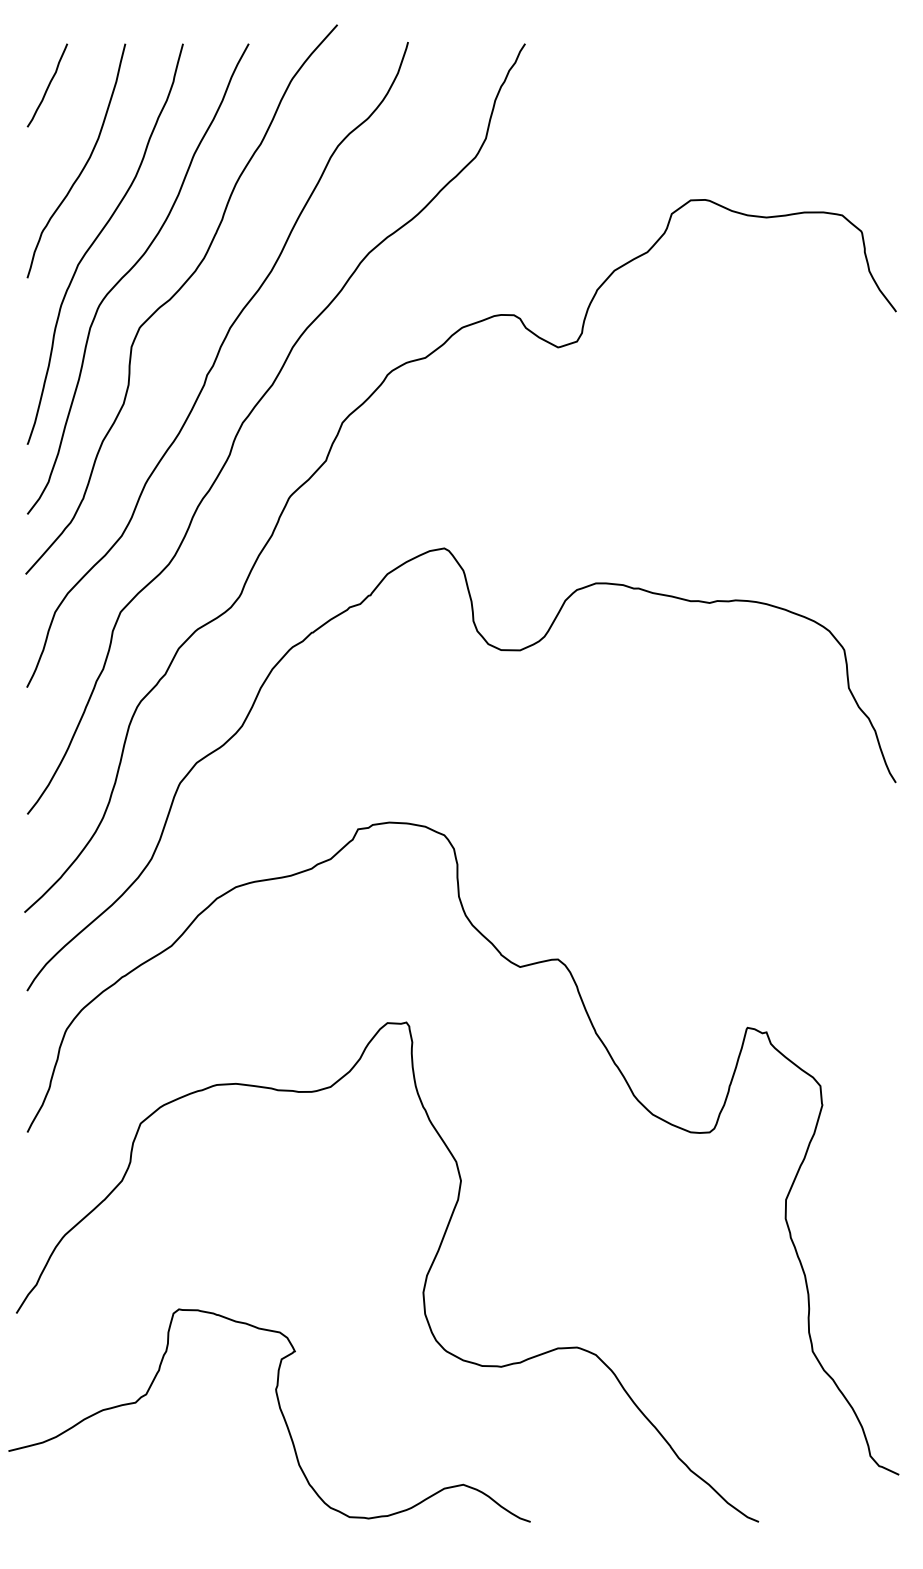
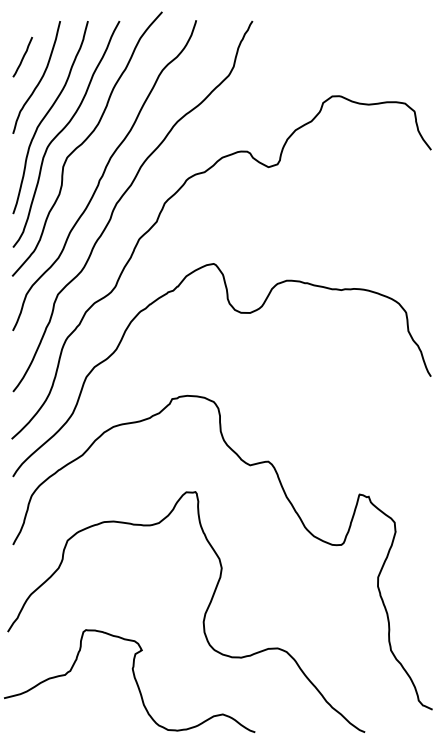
line: (46, 84) -> (22, 56), moved

